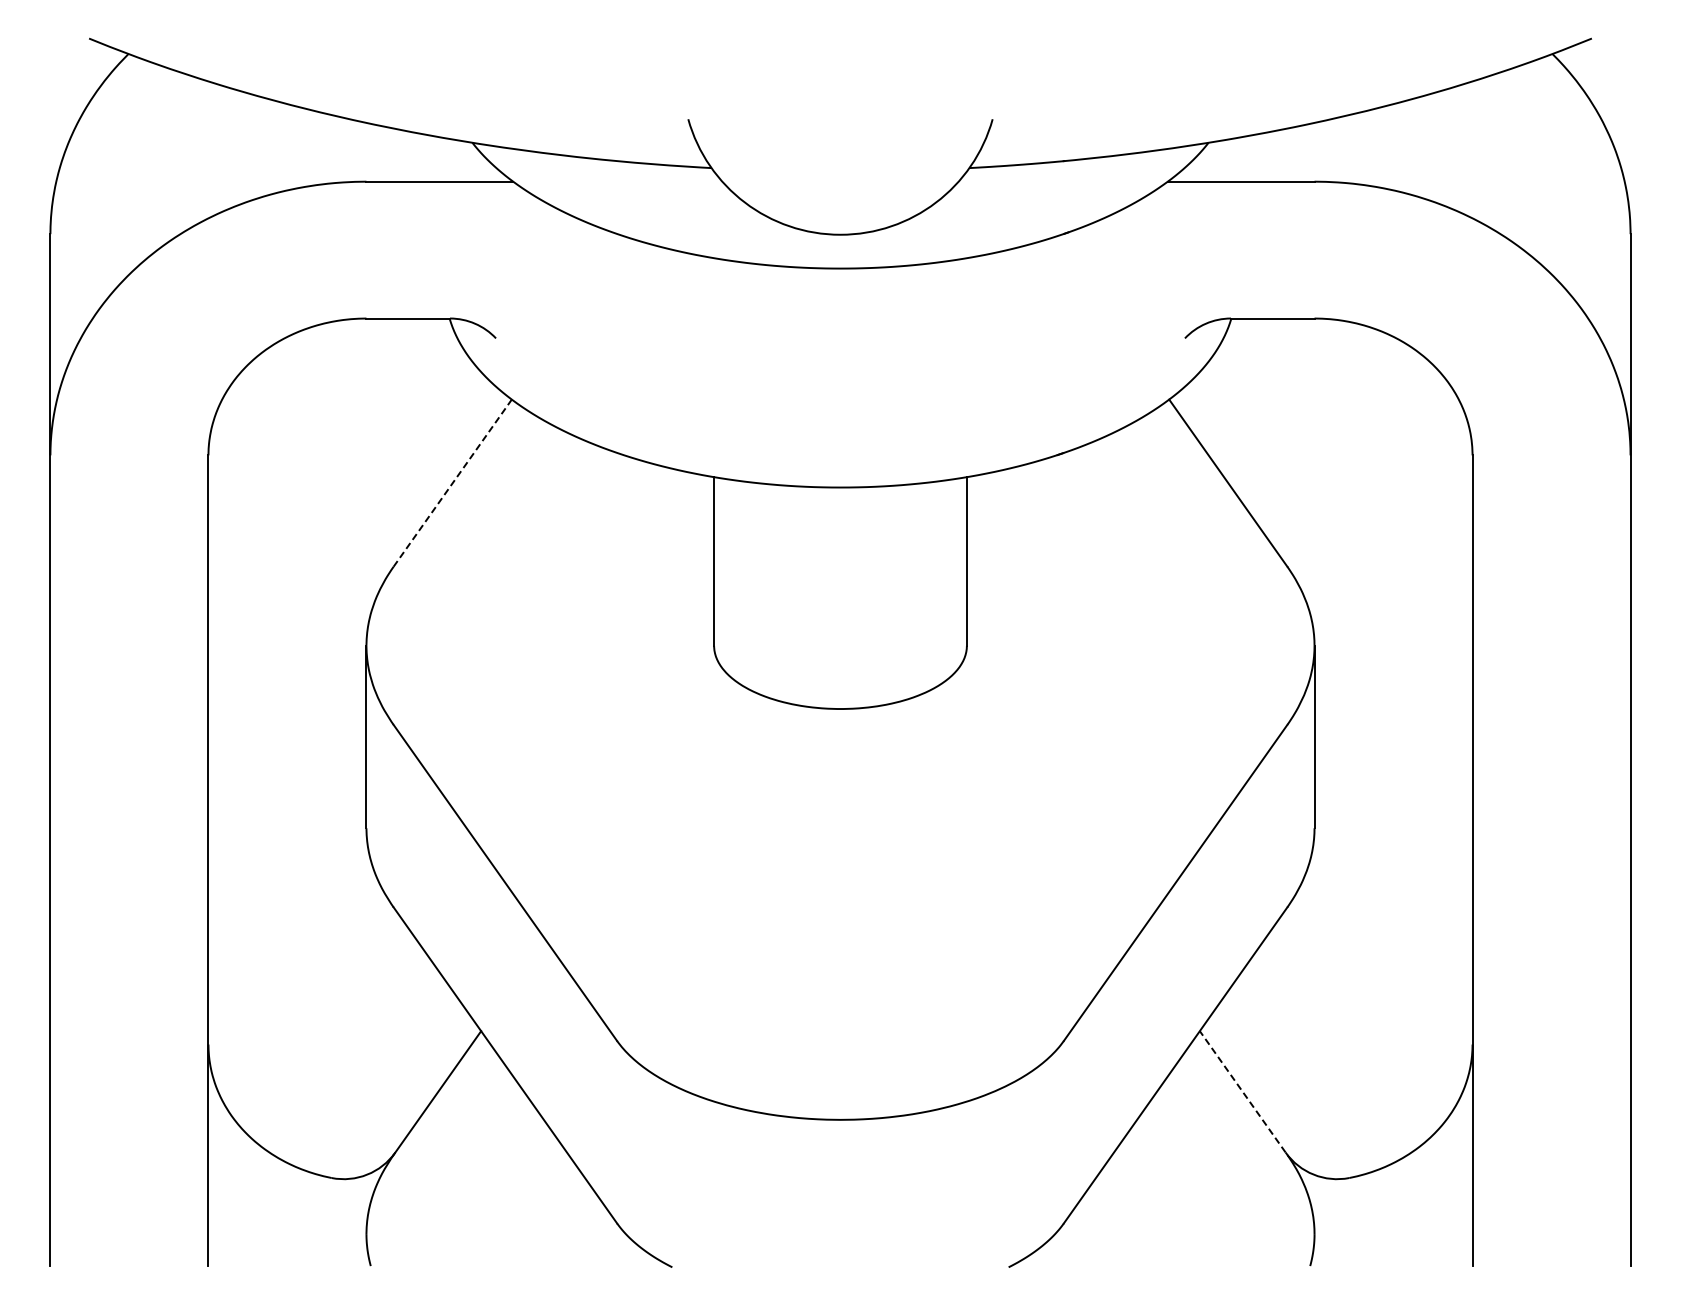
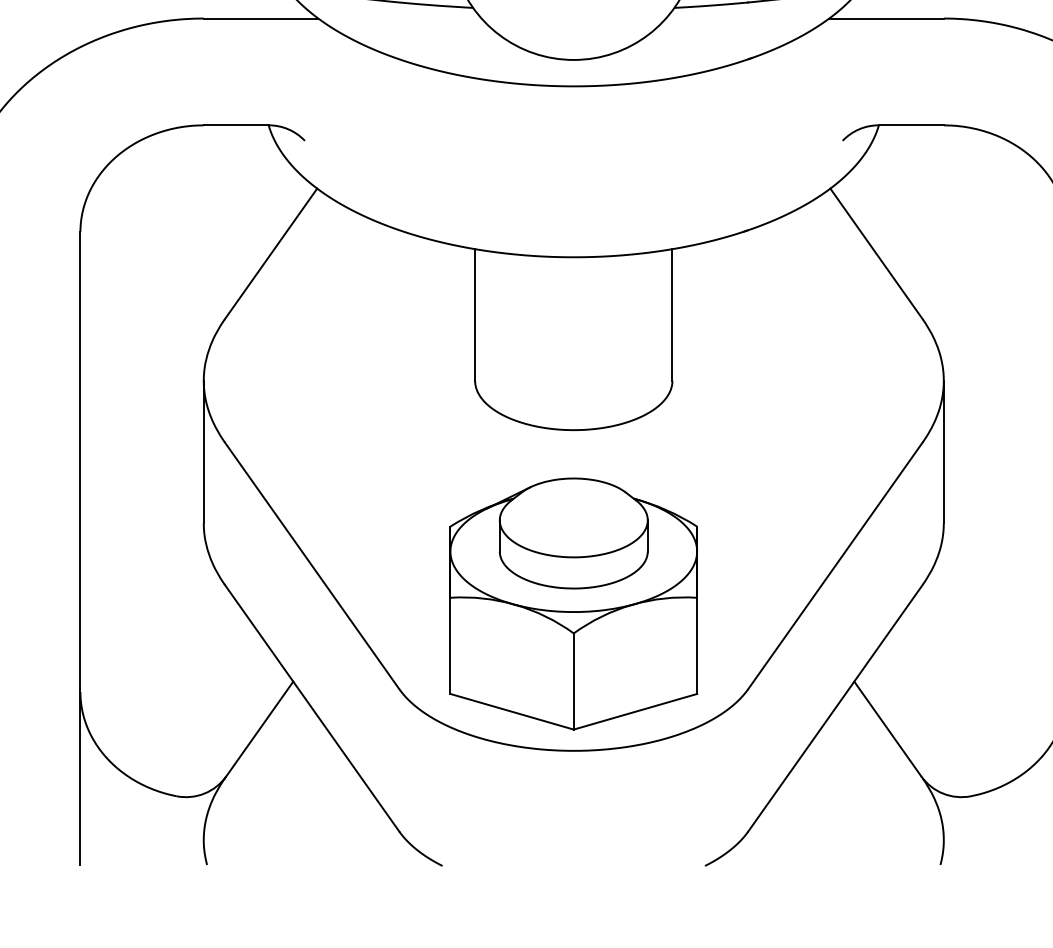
line: (453, 482) -> (271, 253), dashed -> solid
part: (840, 931) -> (573, 603), added
line: (1242, 1091) -> (887, 728), dashed -> solid

